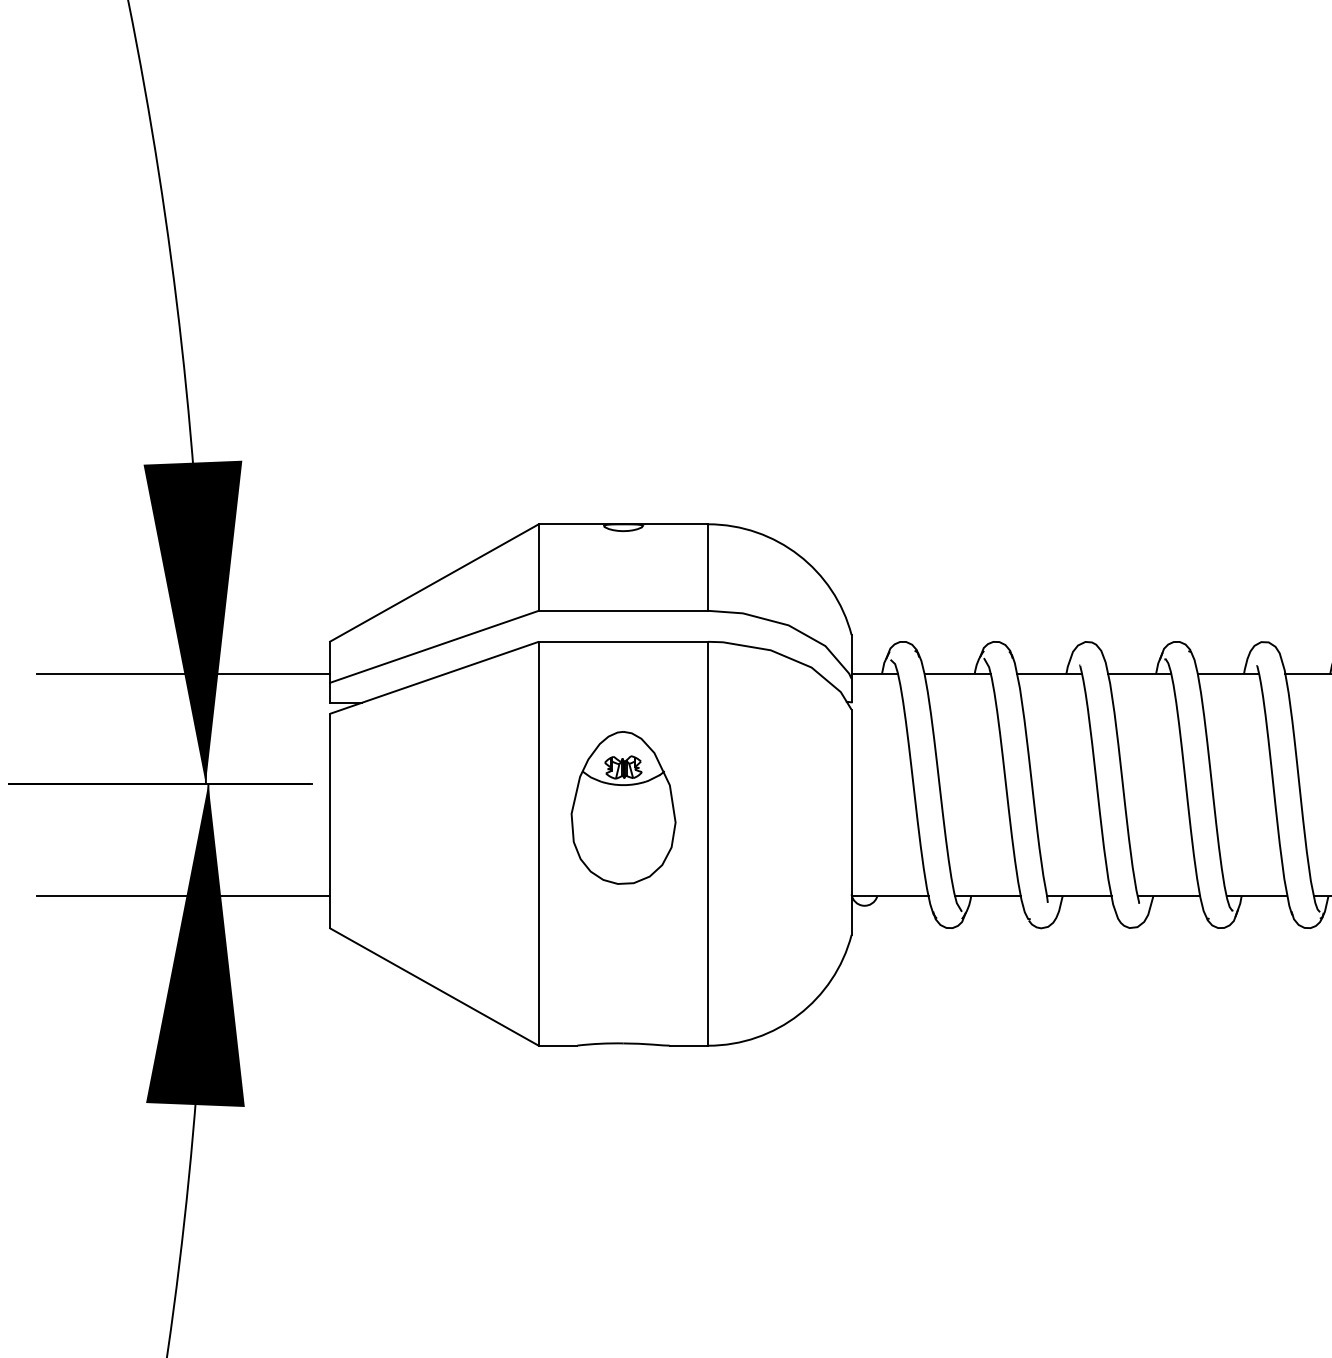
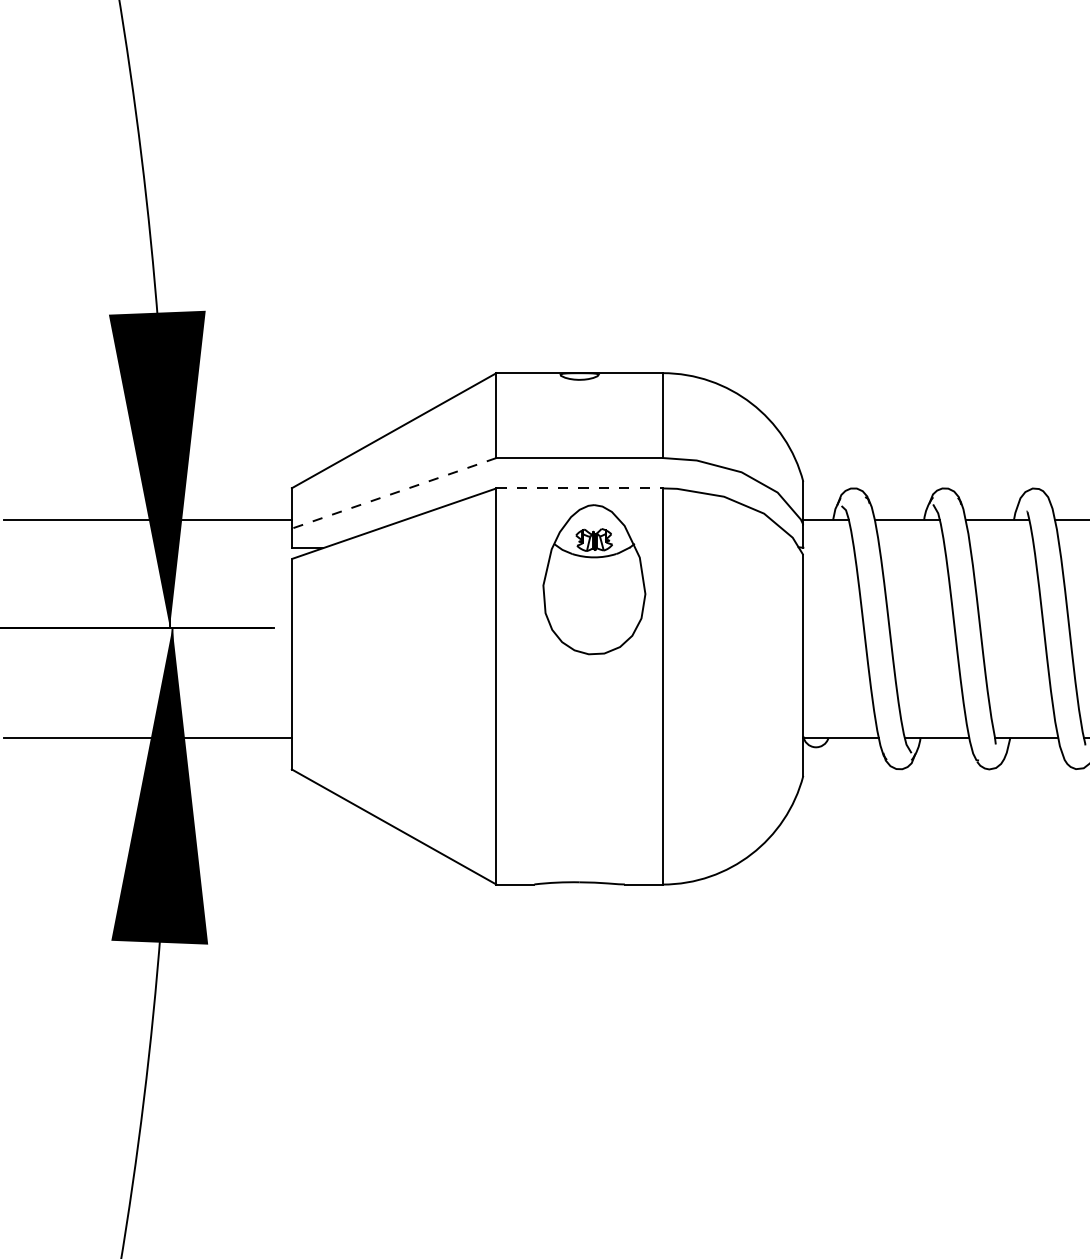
line: (623, 641) -> (579, 488), solid -> dashed
line: (433, 647) -> (393, 493), solid -> dashed
part: (623, 807) -> (594, 579), moved

